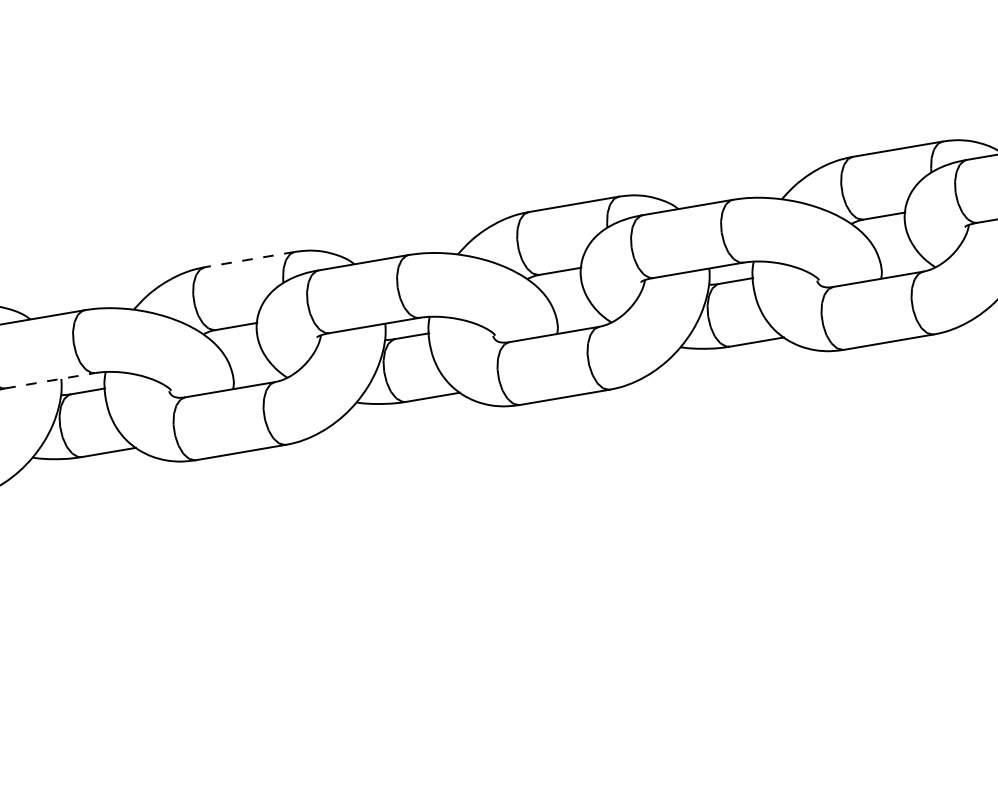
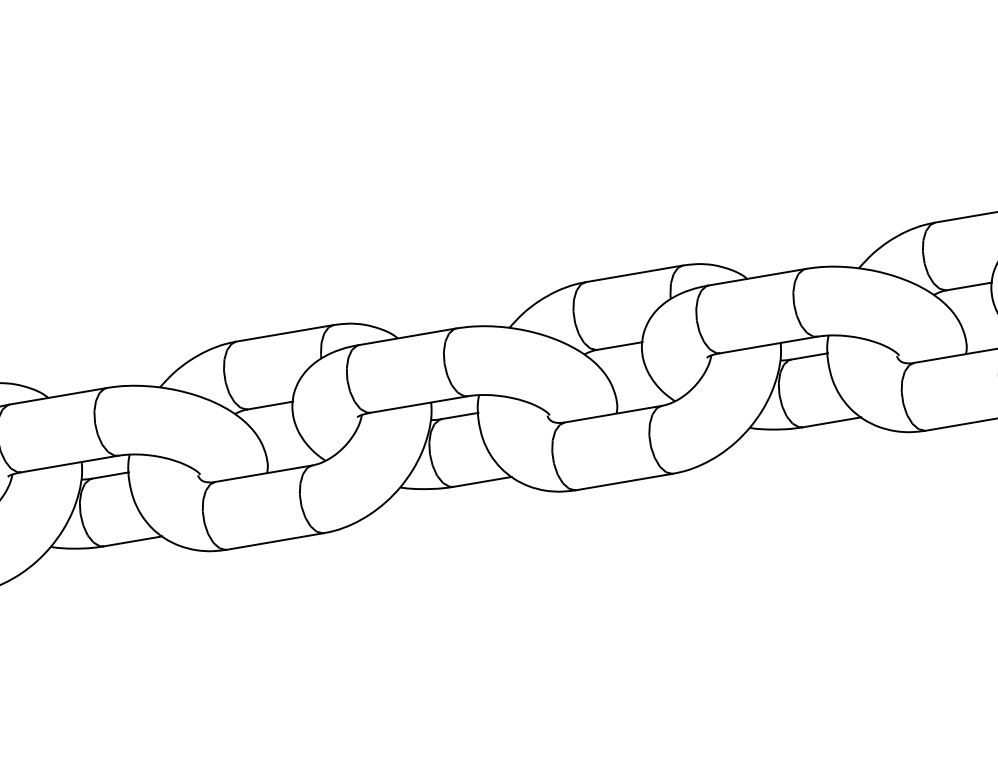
line: (249, 259) -> (284, 333), dashed -> solid
line: (50, 380) -> (70, 463), dashed -> solid

